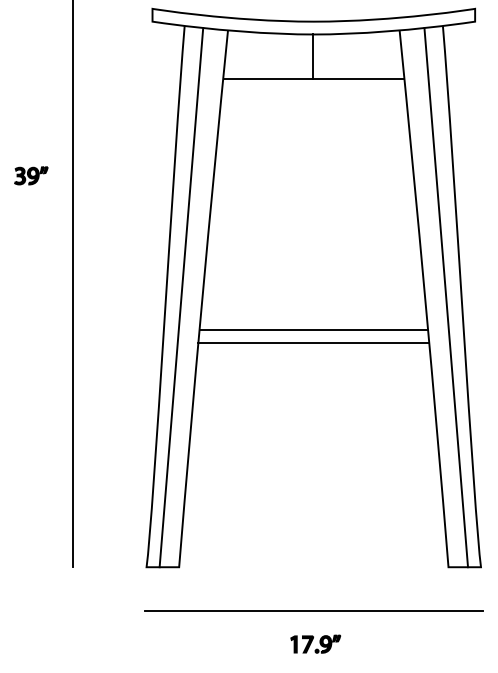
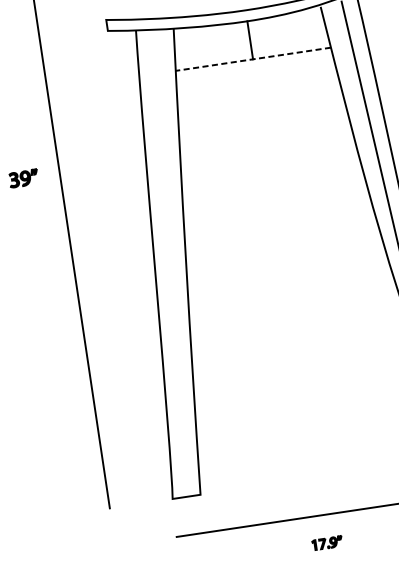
line: (313, 78) -> (253, 58), solid -> dashed
line: (181, 297) -> (168, 263), removed
line: (313, 329) -> (285, 273), removed
line: (313, 343) -> (286, 285), removed
part: (315, 643) -> (327, 542), size x0.7

